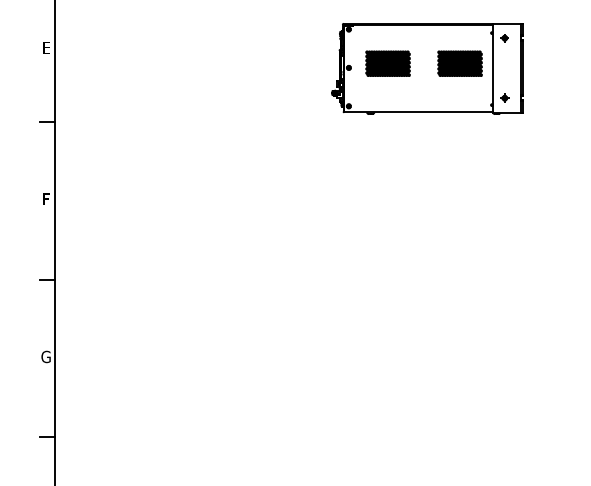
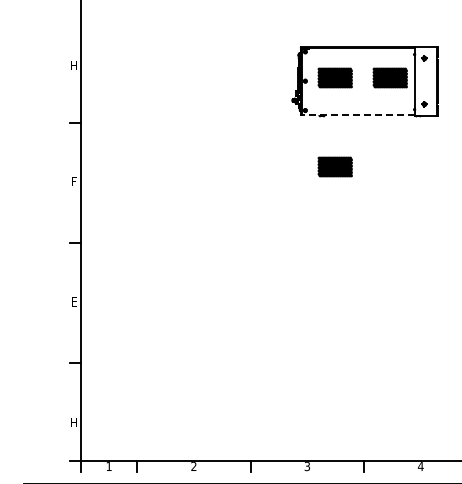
text: (45, 47) -> (73, 65), E -> H
line: (418, 112) -> (358, 115), solid -> dashed
part: (387, 179) -> (334, 166), added
text: (45, 356) -> (73, 301), G -> E

